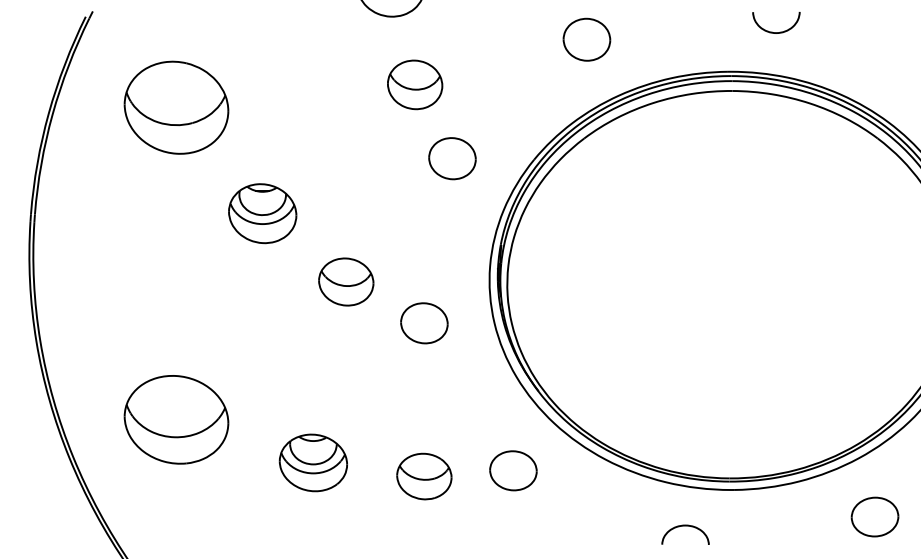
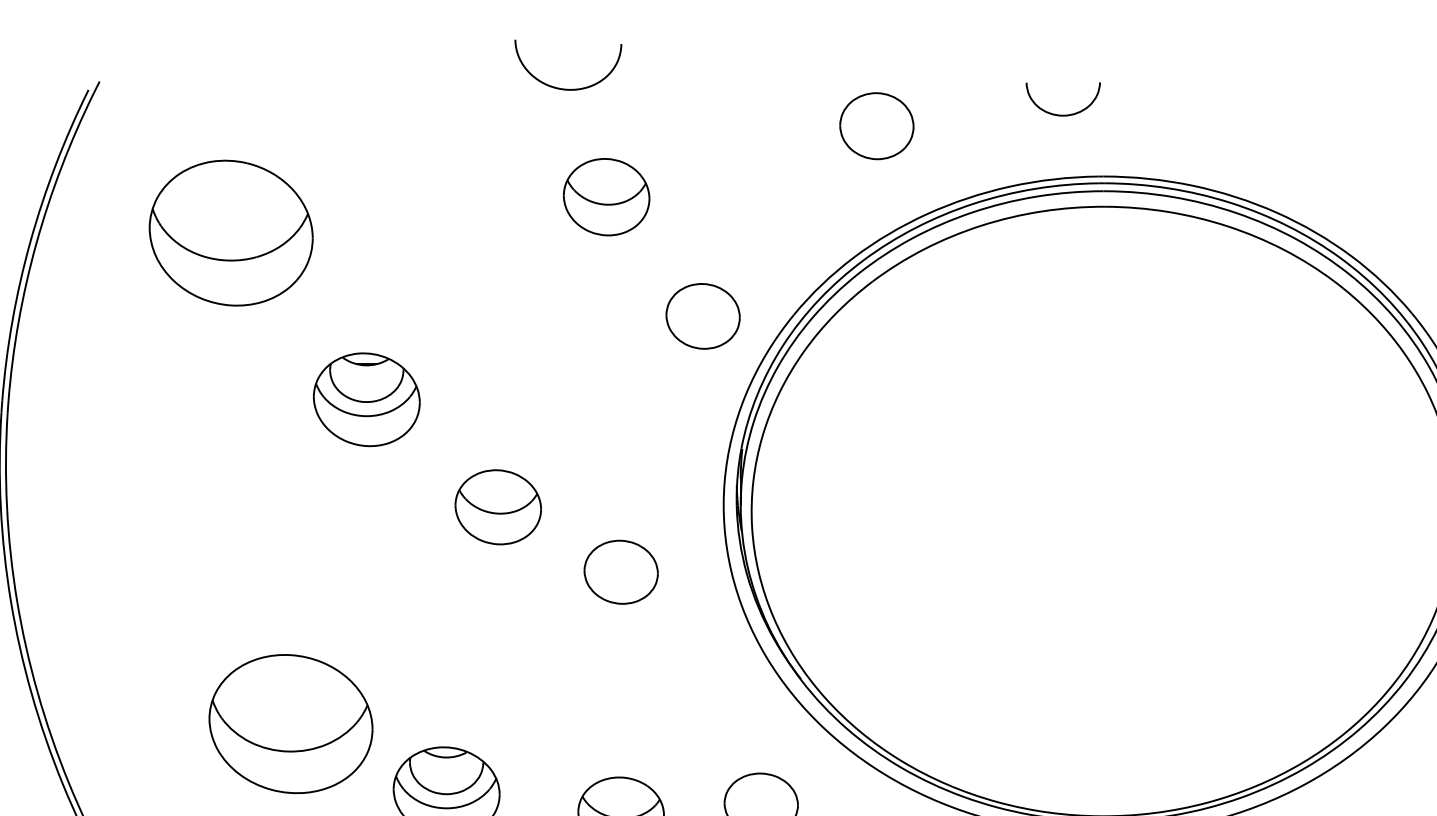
curve: (772, 31) -> (1057, 113), moved
part: (452, 158) -> (703, 316), moved
part: (176, 419) -> (290, 723), moved

